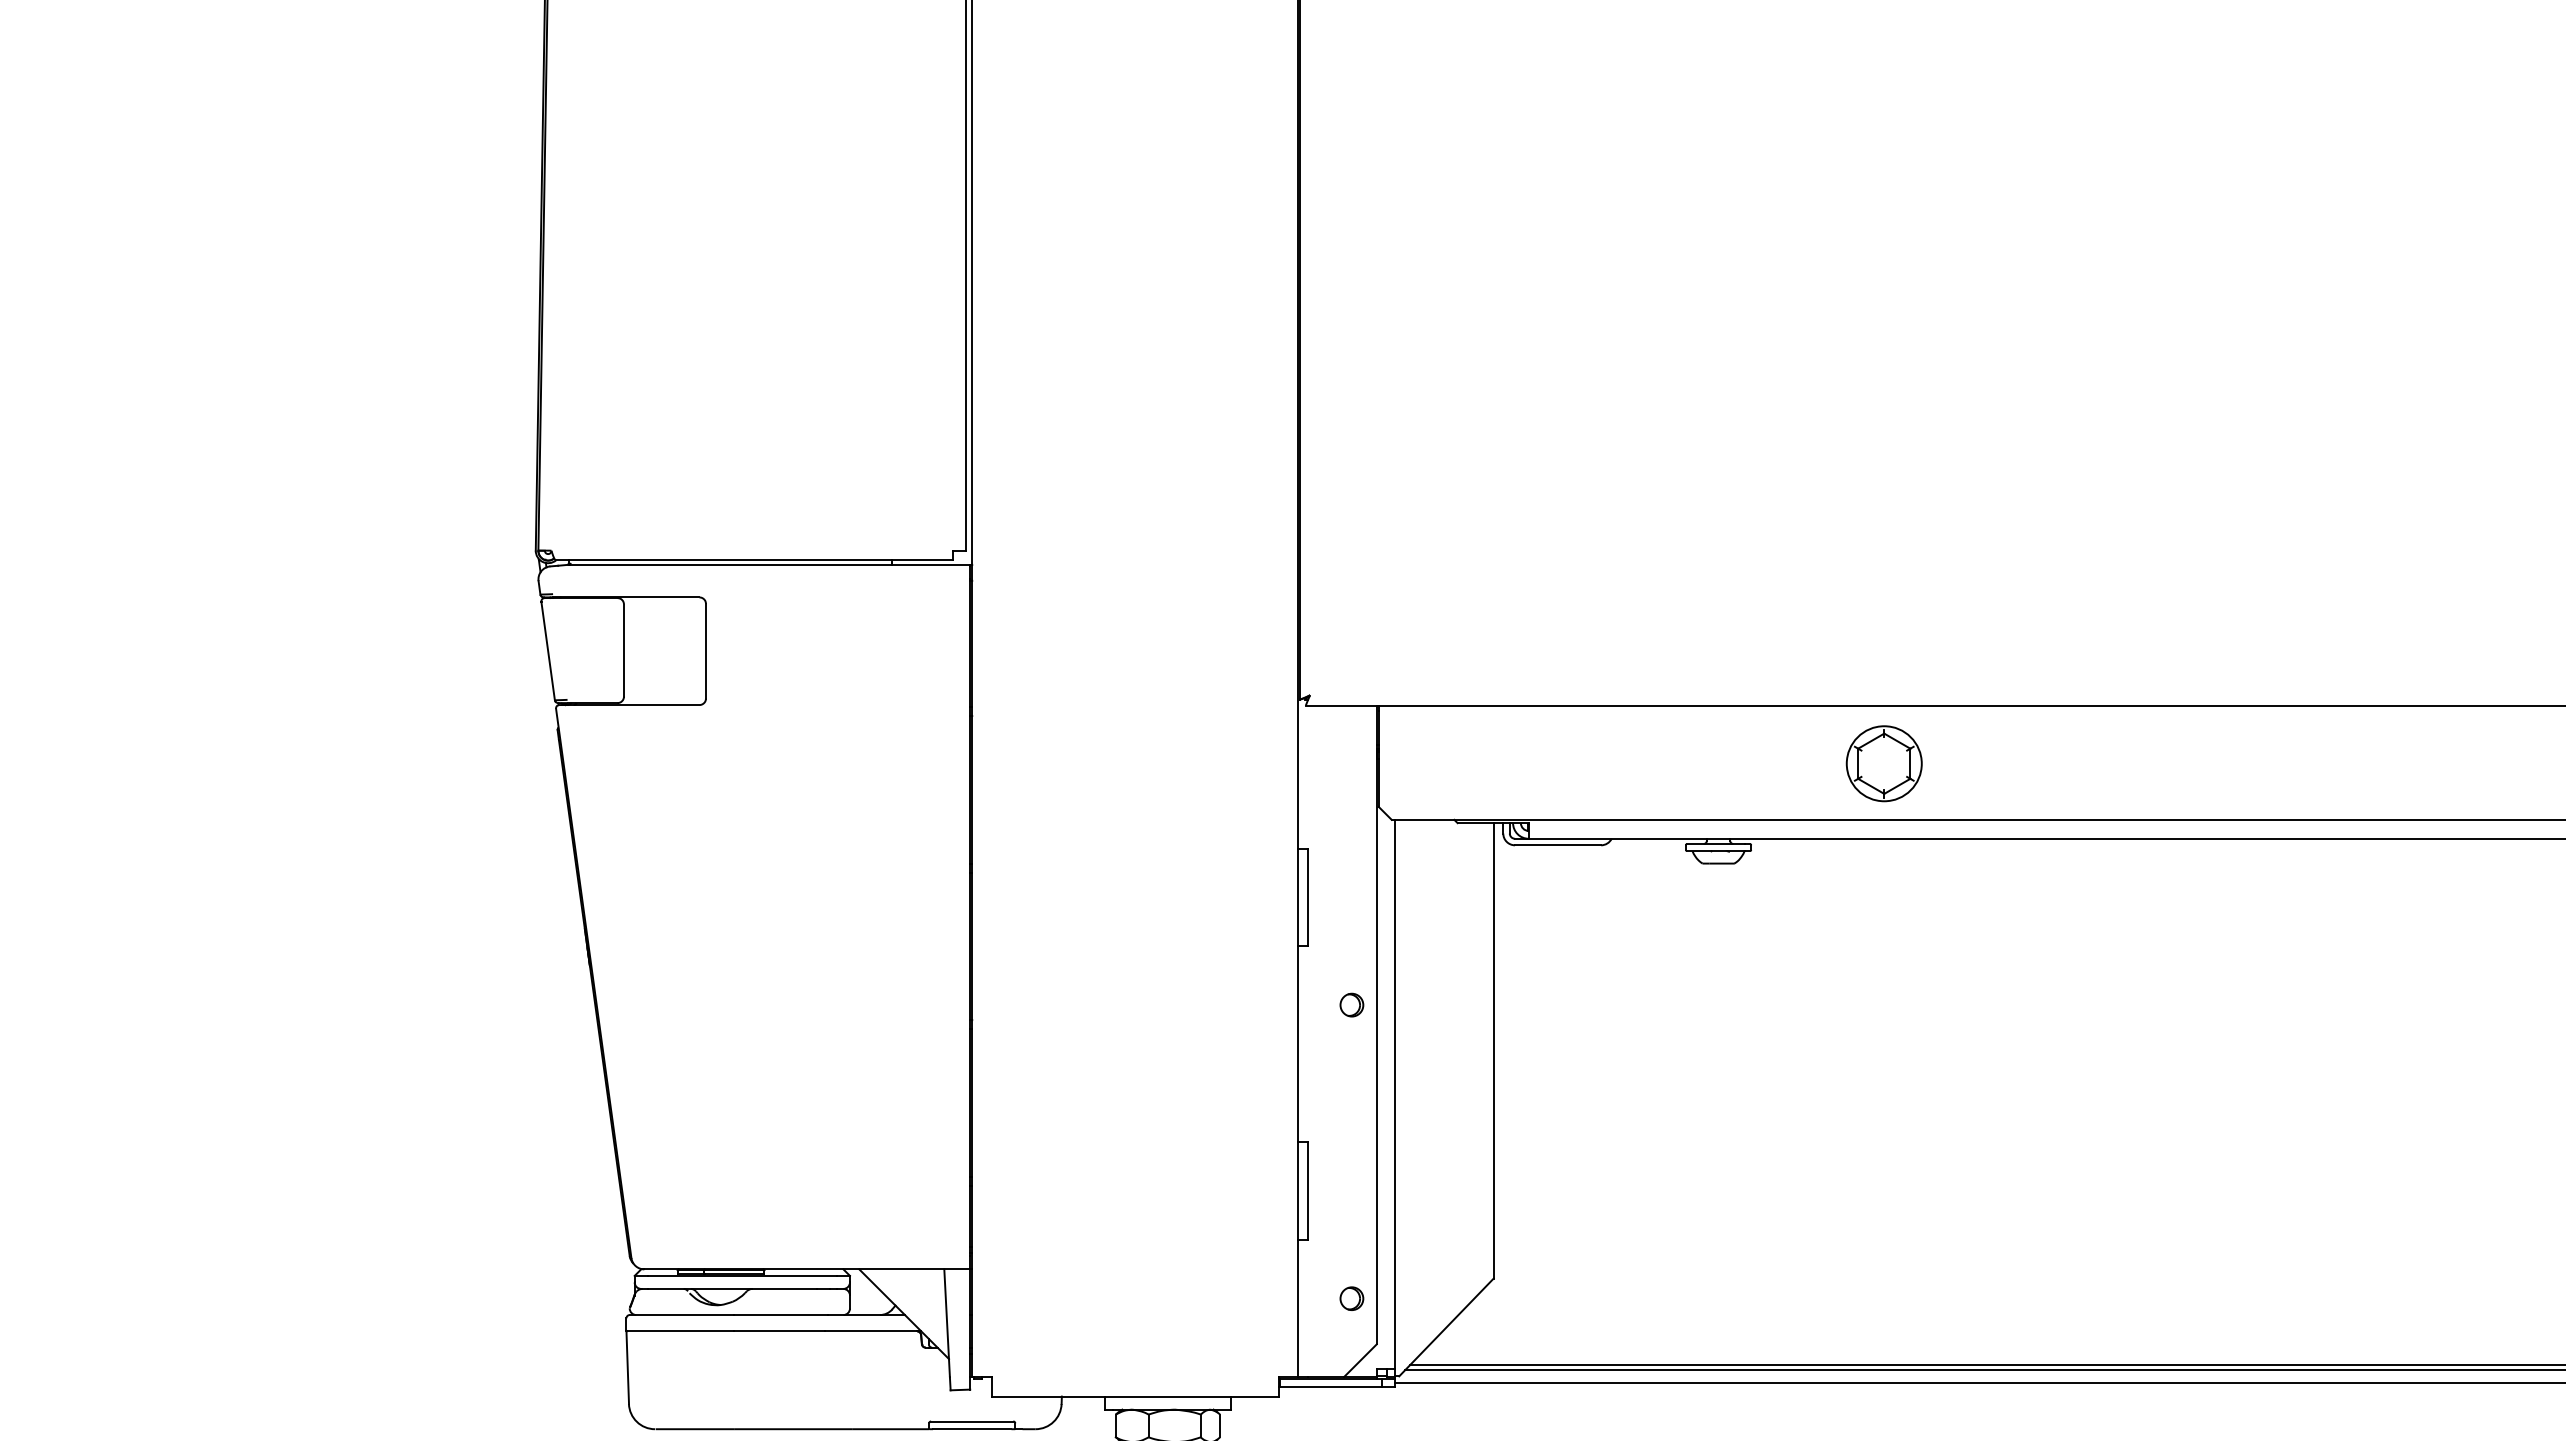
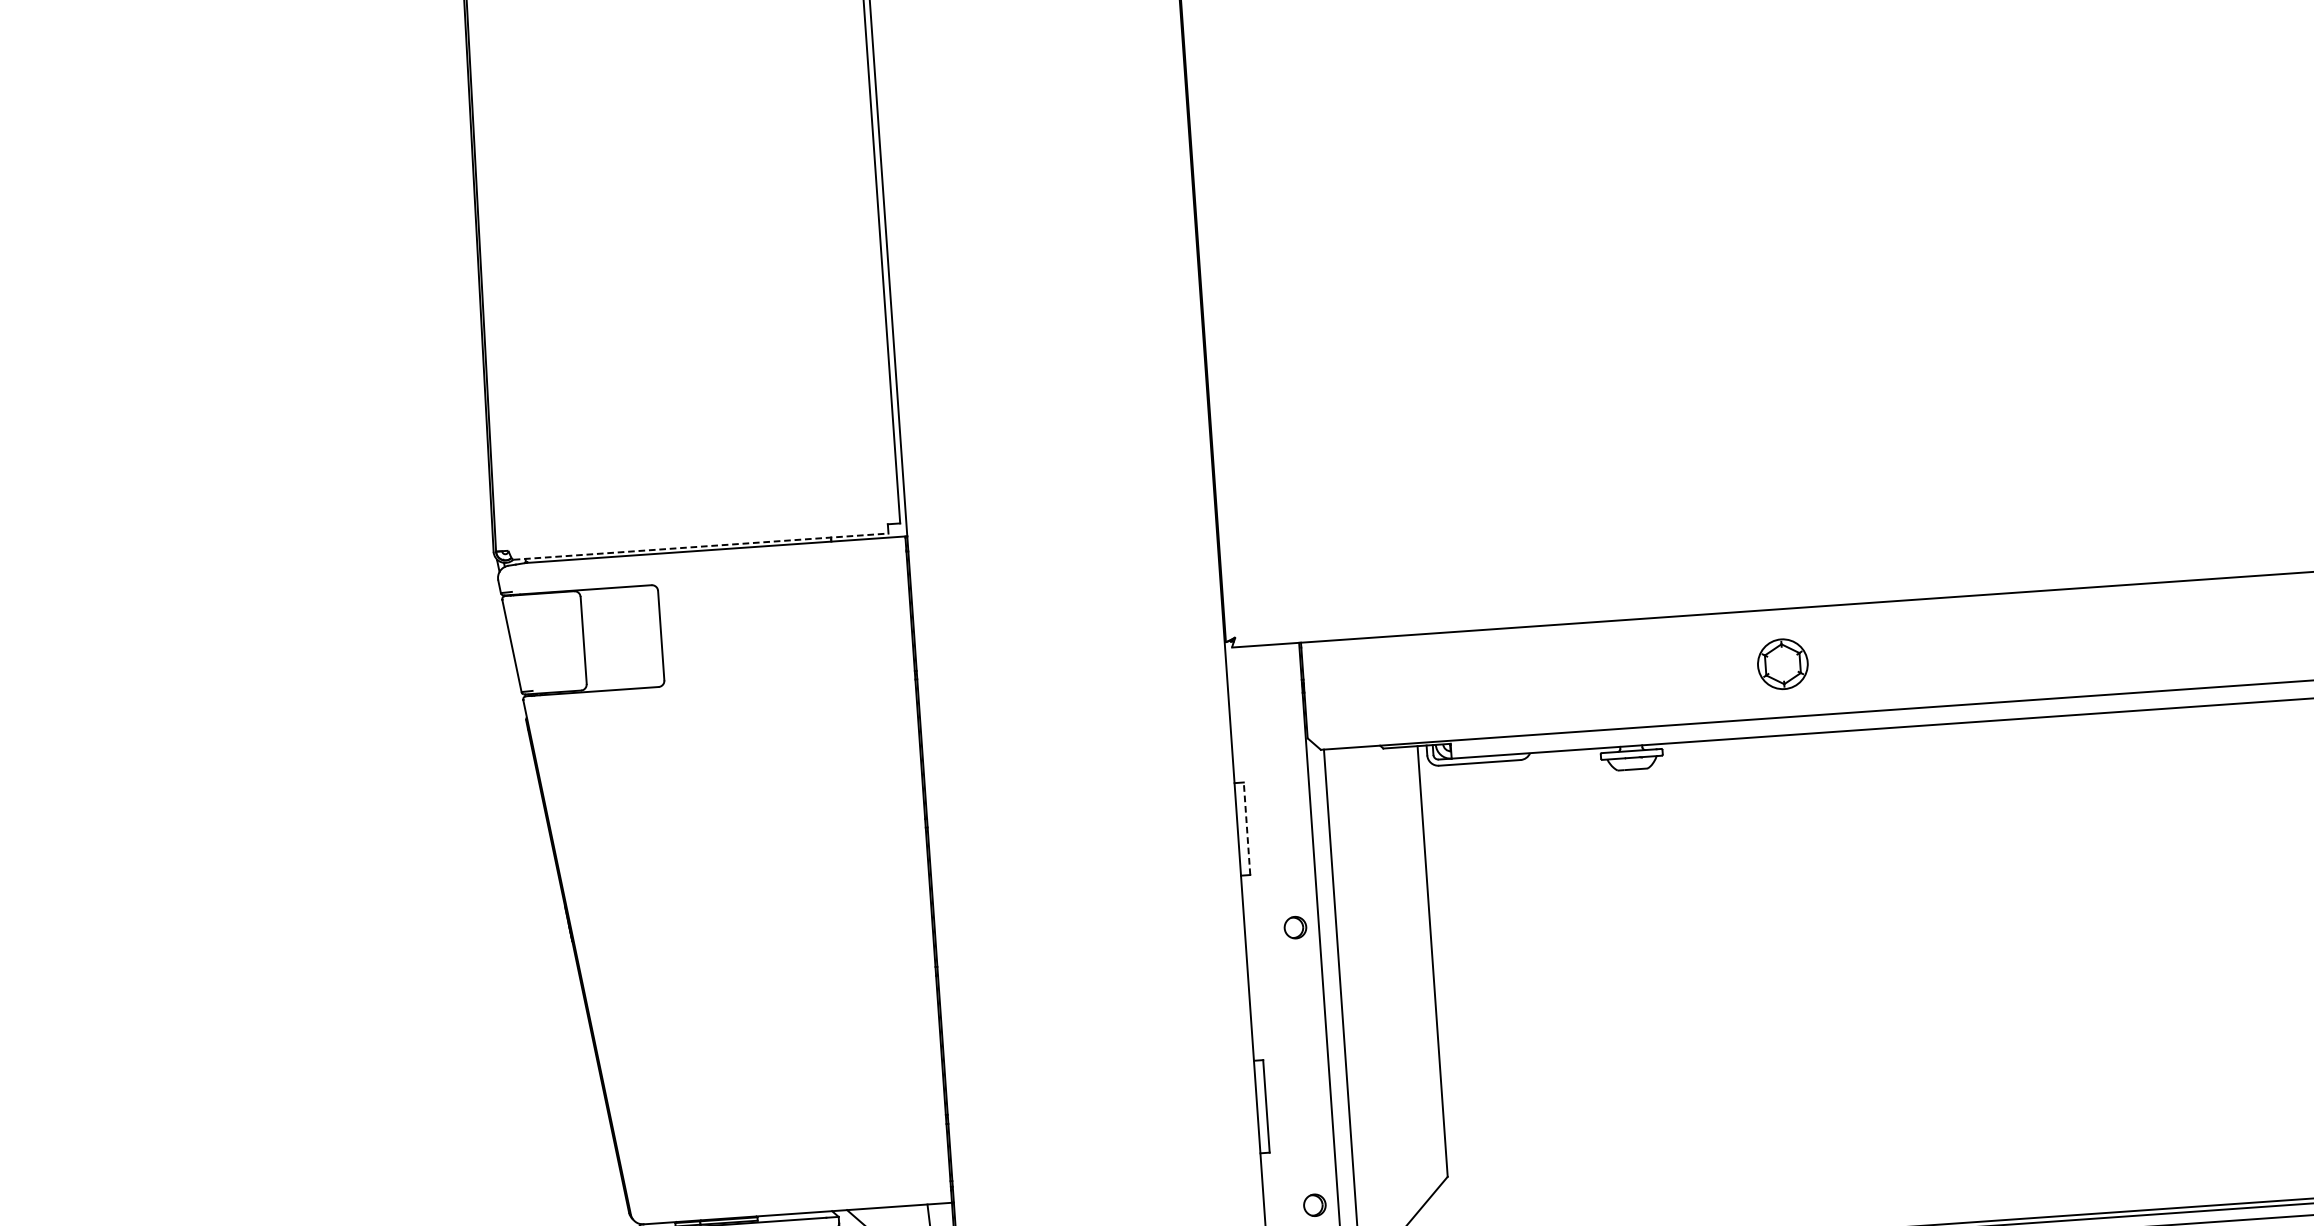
line: (755, 560) -> (702, 546), solid -> dashed
part: (1883, 763) -> (1782, 663), size x0.7
line: (1308, 897) -> (1247, 828), solid -> dashed

